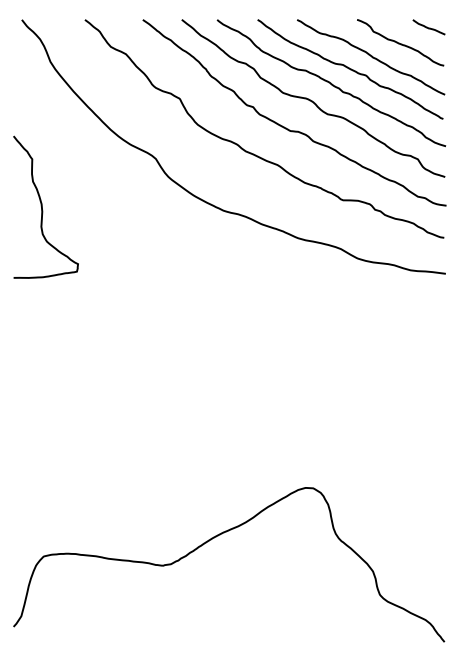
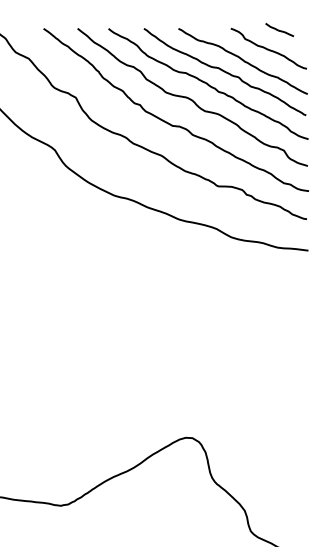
curve: (428, 27) -> (279, 30), moved

